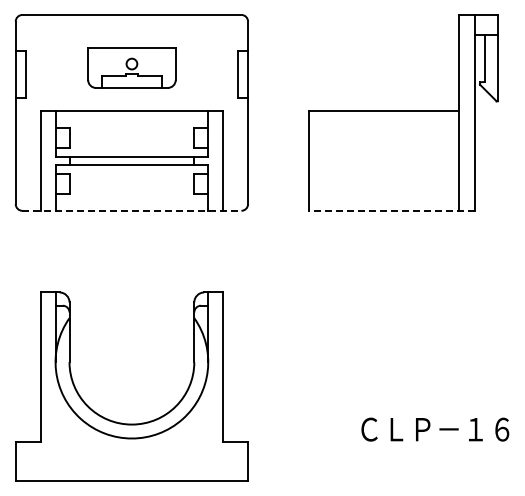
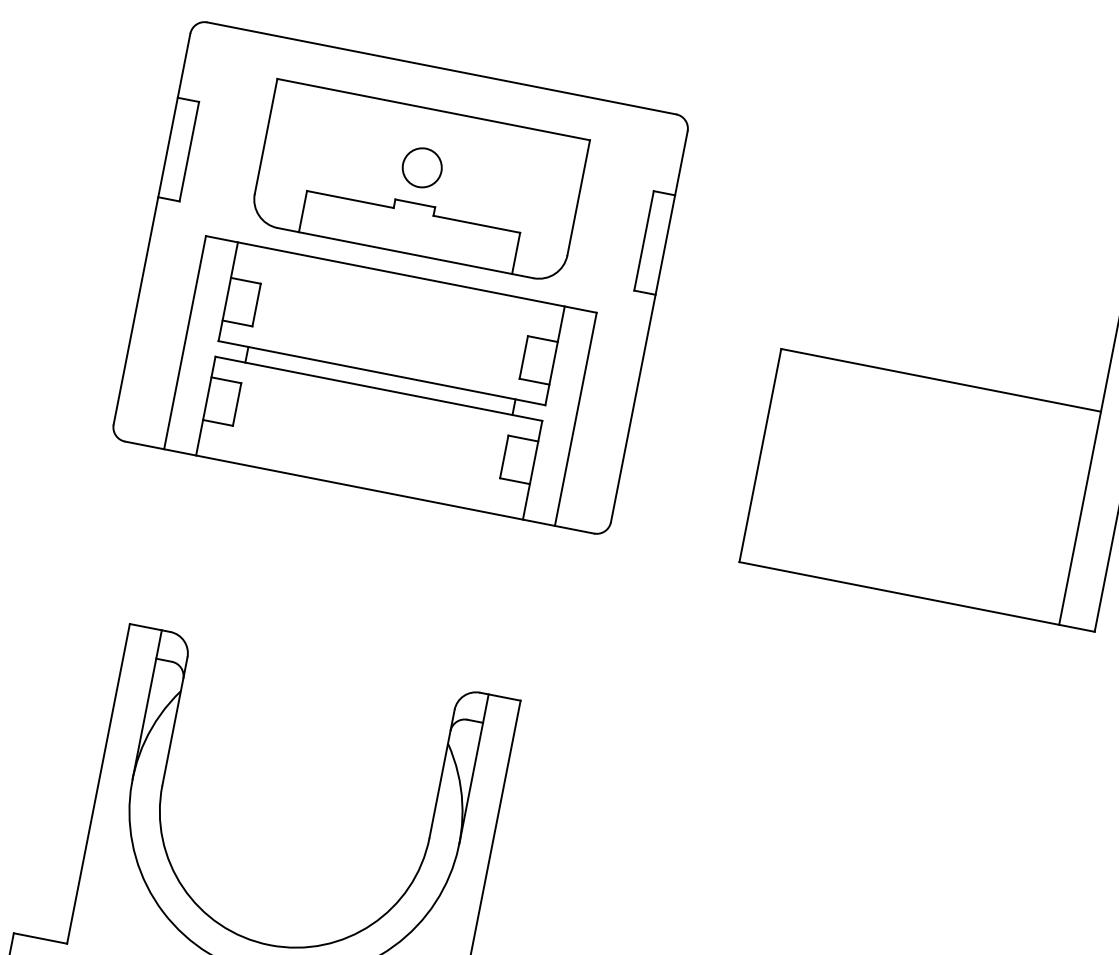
part: (131, 67) -> (418, 180), size x1.67
line: (131, 210) -> (358, 486), dashed -> solid
line: (392, 210) -> (917, 596), dashed -> solid

